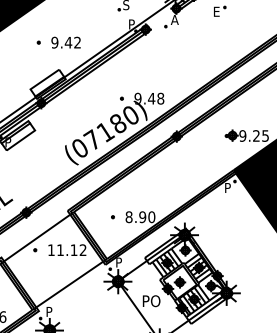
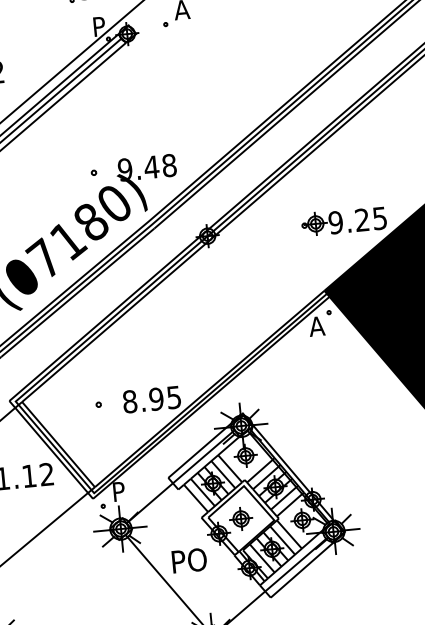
text: (228, 187) -> (317, 325), P -> A
text: (151, 217) -> (173, 398), 8.90 -> 8.95

